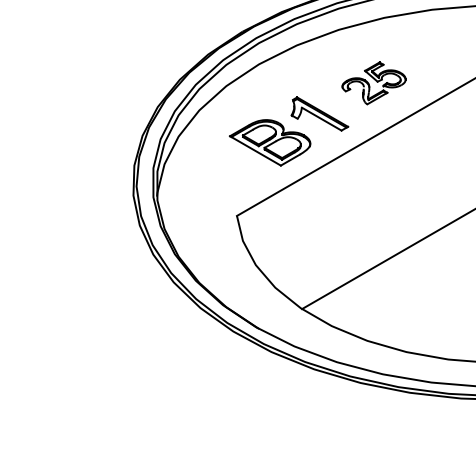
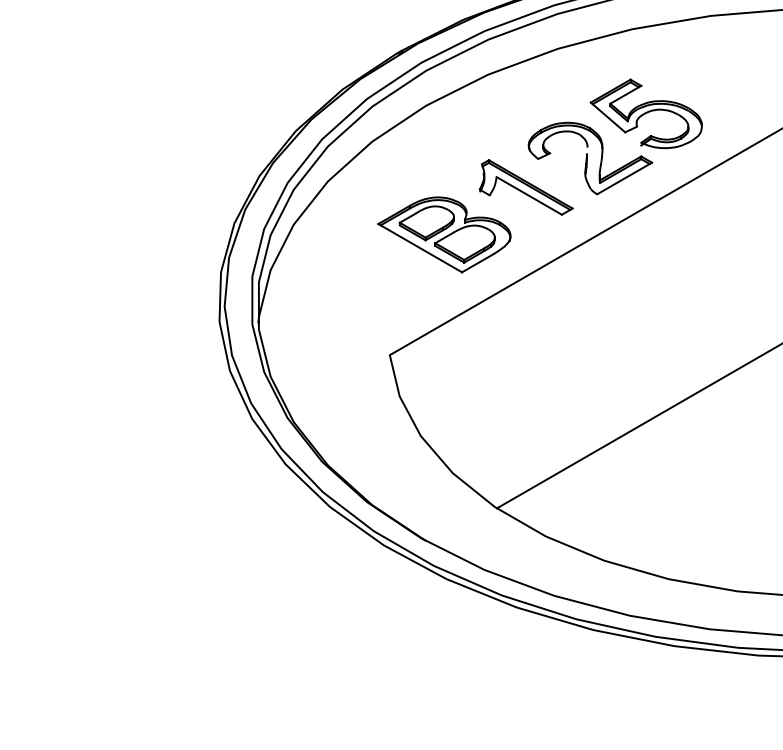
part: (373, 83) -> (614, 137), size x1.67

